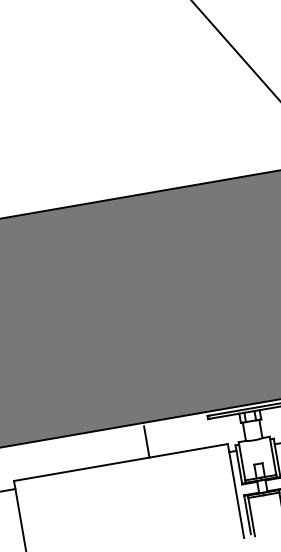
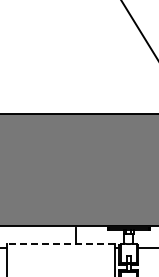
line: (119, 462) -> (60, 243), solid -> dashed

